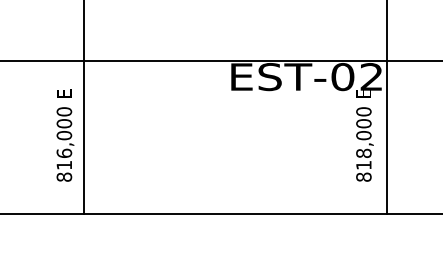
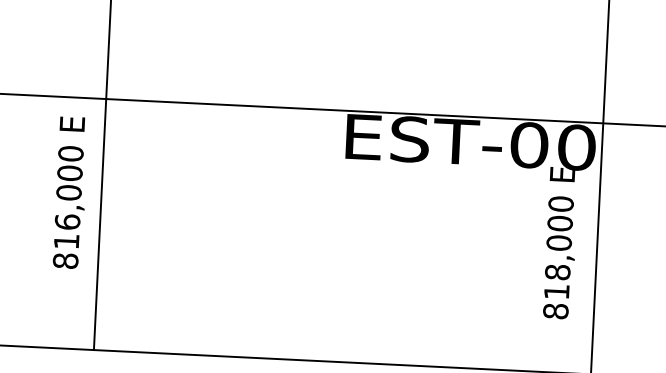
text: (371, 77) -> (576, 148), EST-02 -> EST-00
text: (65, 135) -> (70, 192), moved

